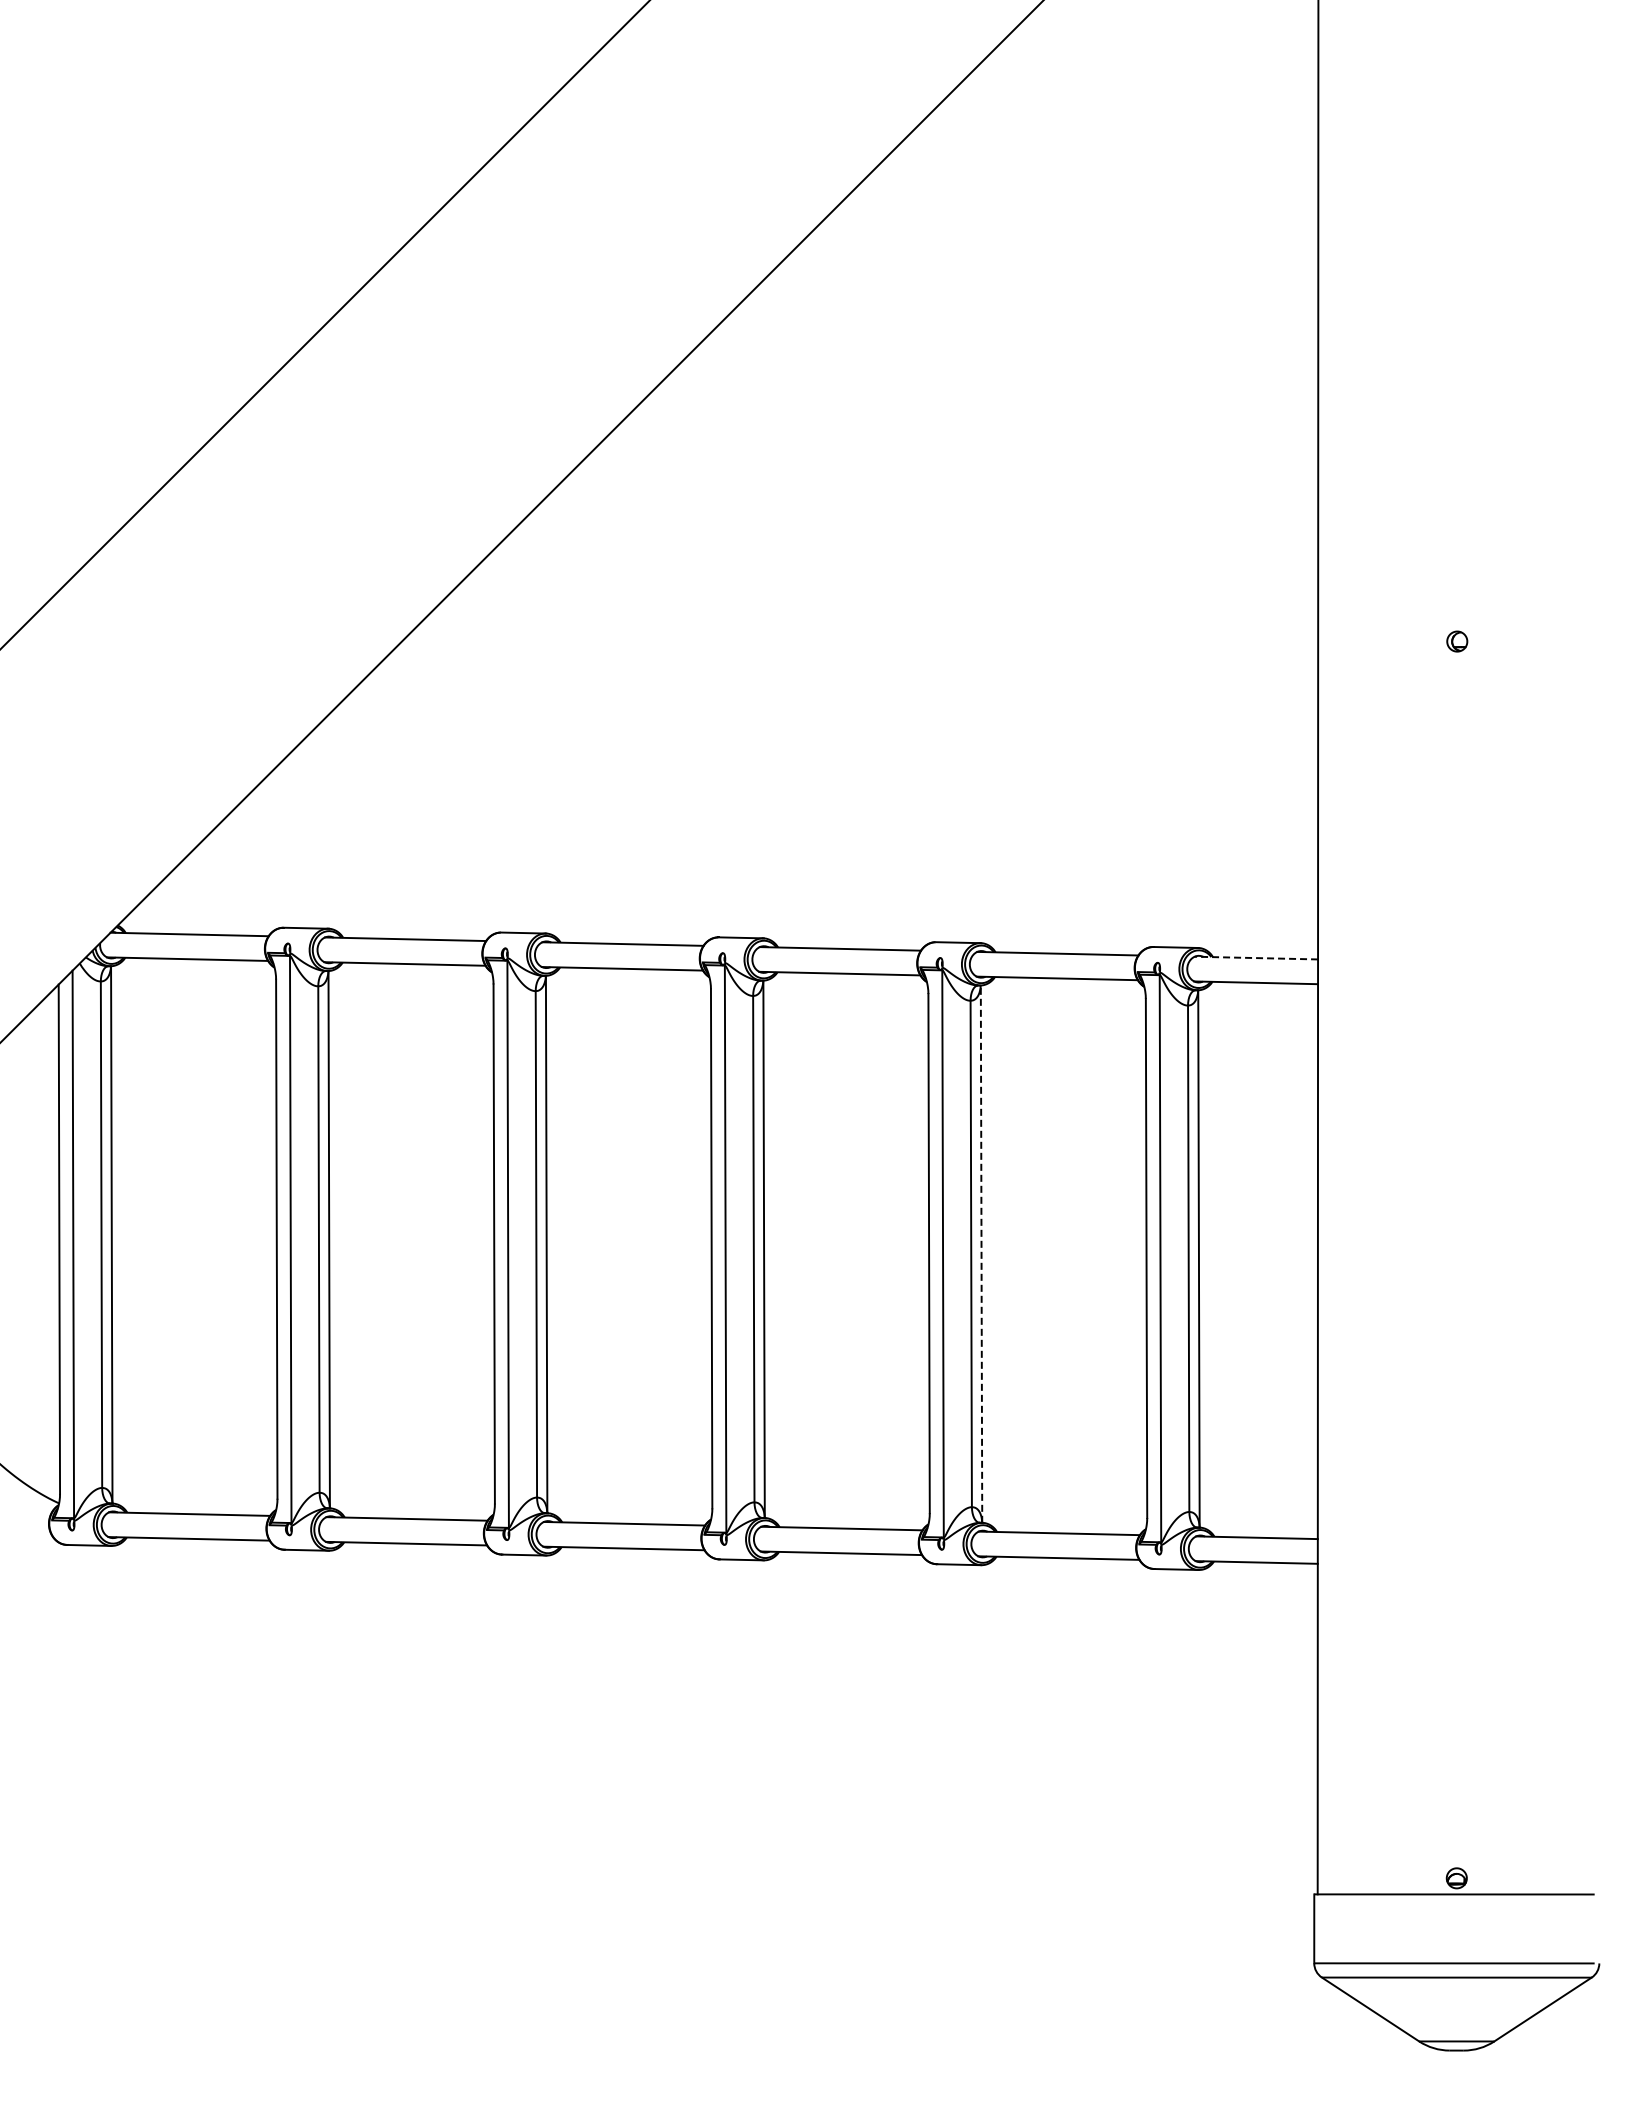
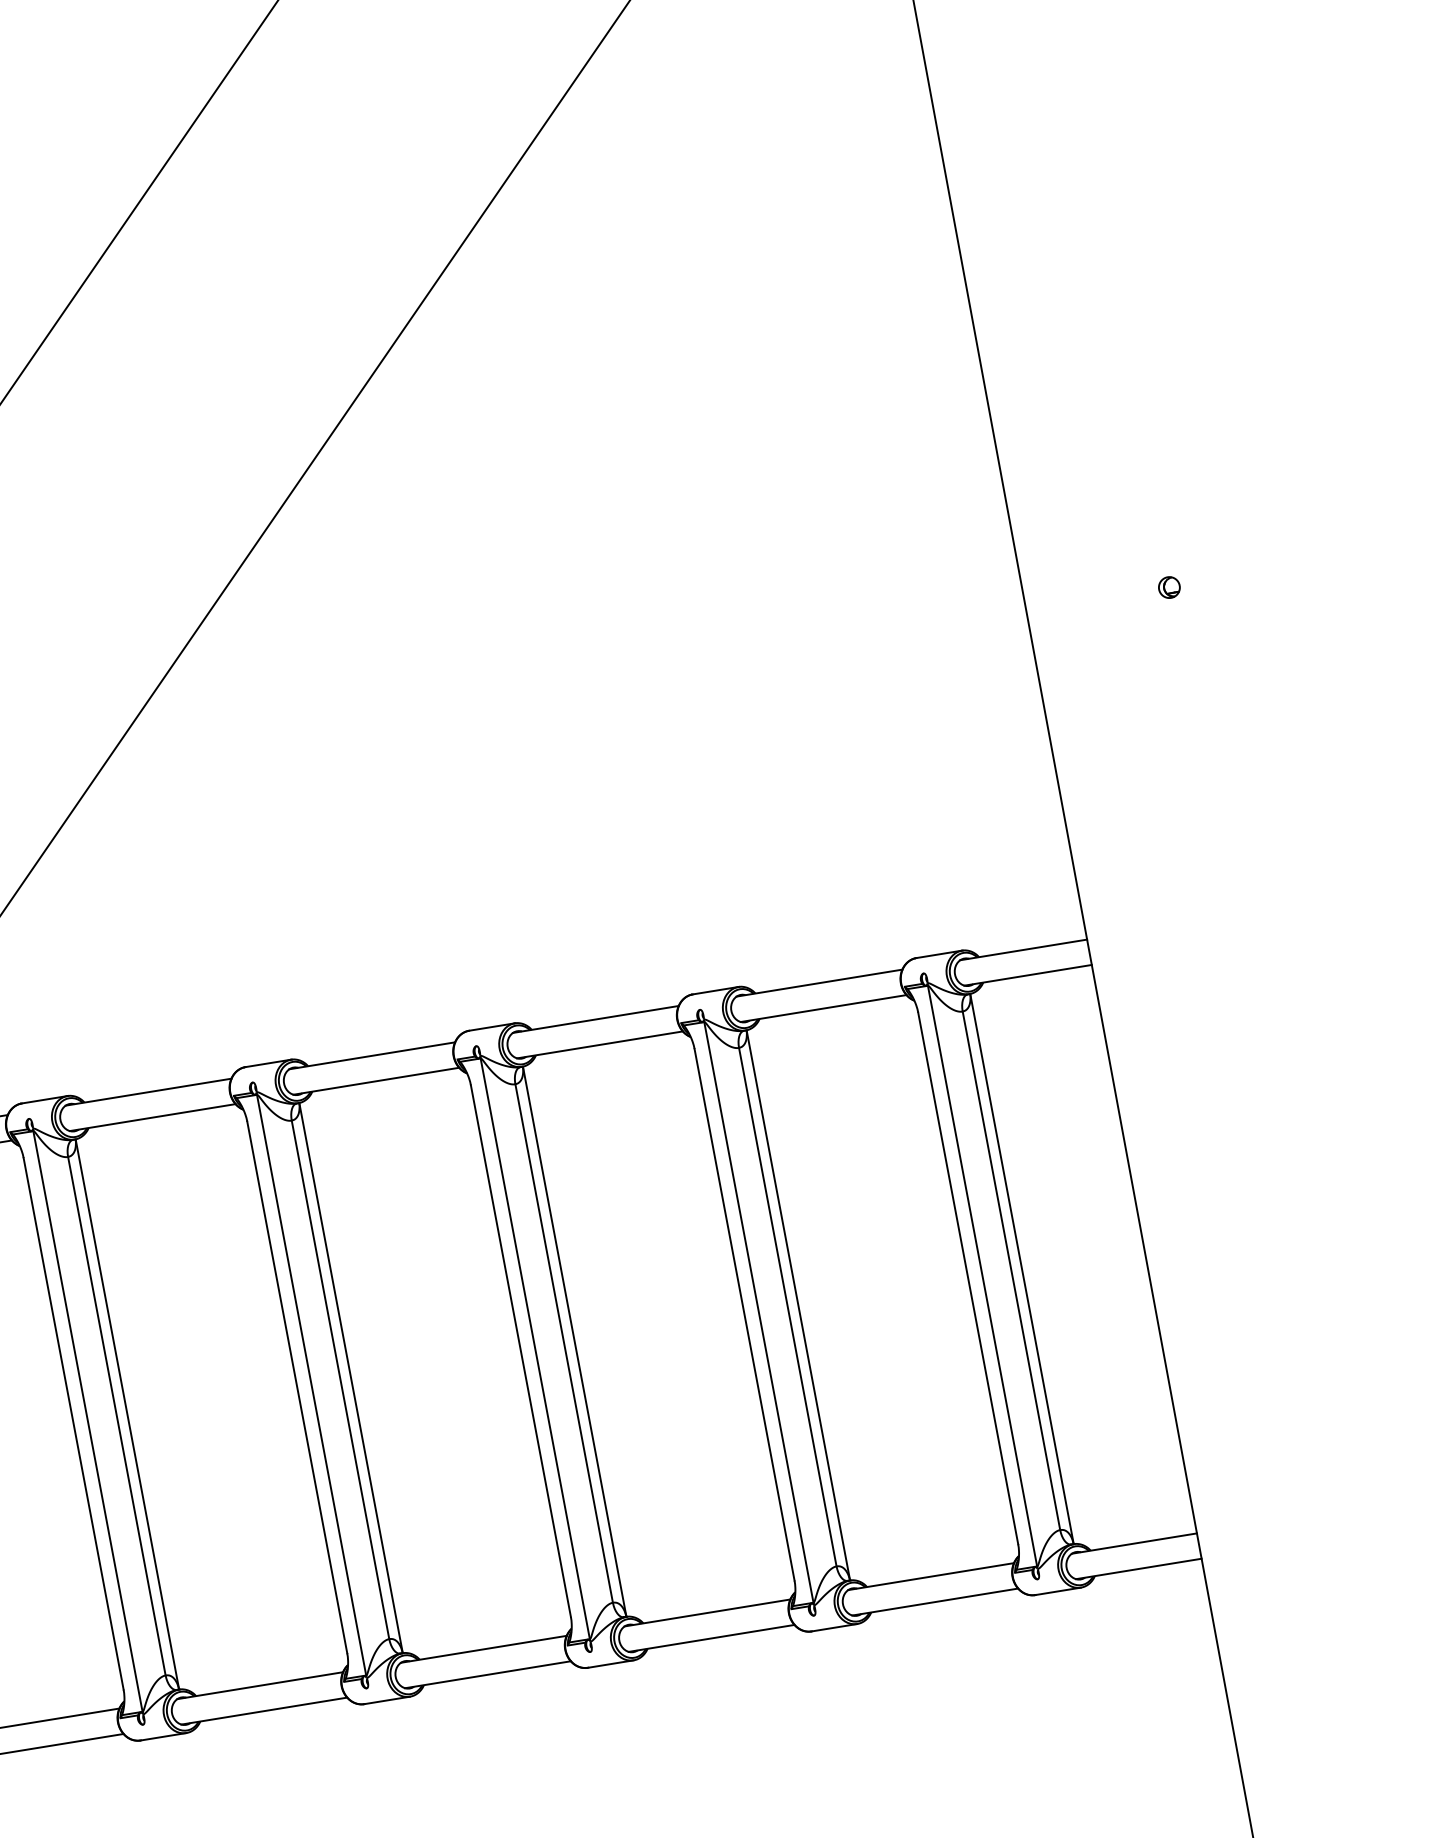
line: (1256, 958) -> (1023, 950), dashed -> solid
line: (981, 1254) -> (798, 1305), dashed -> solid

